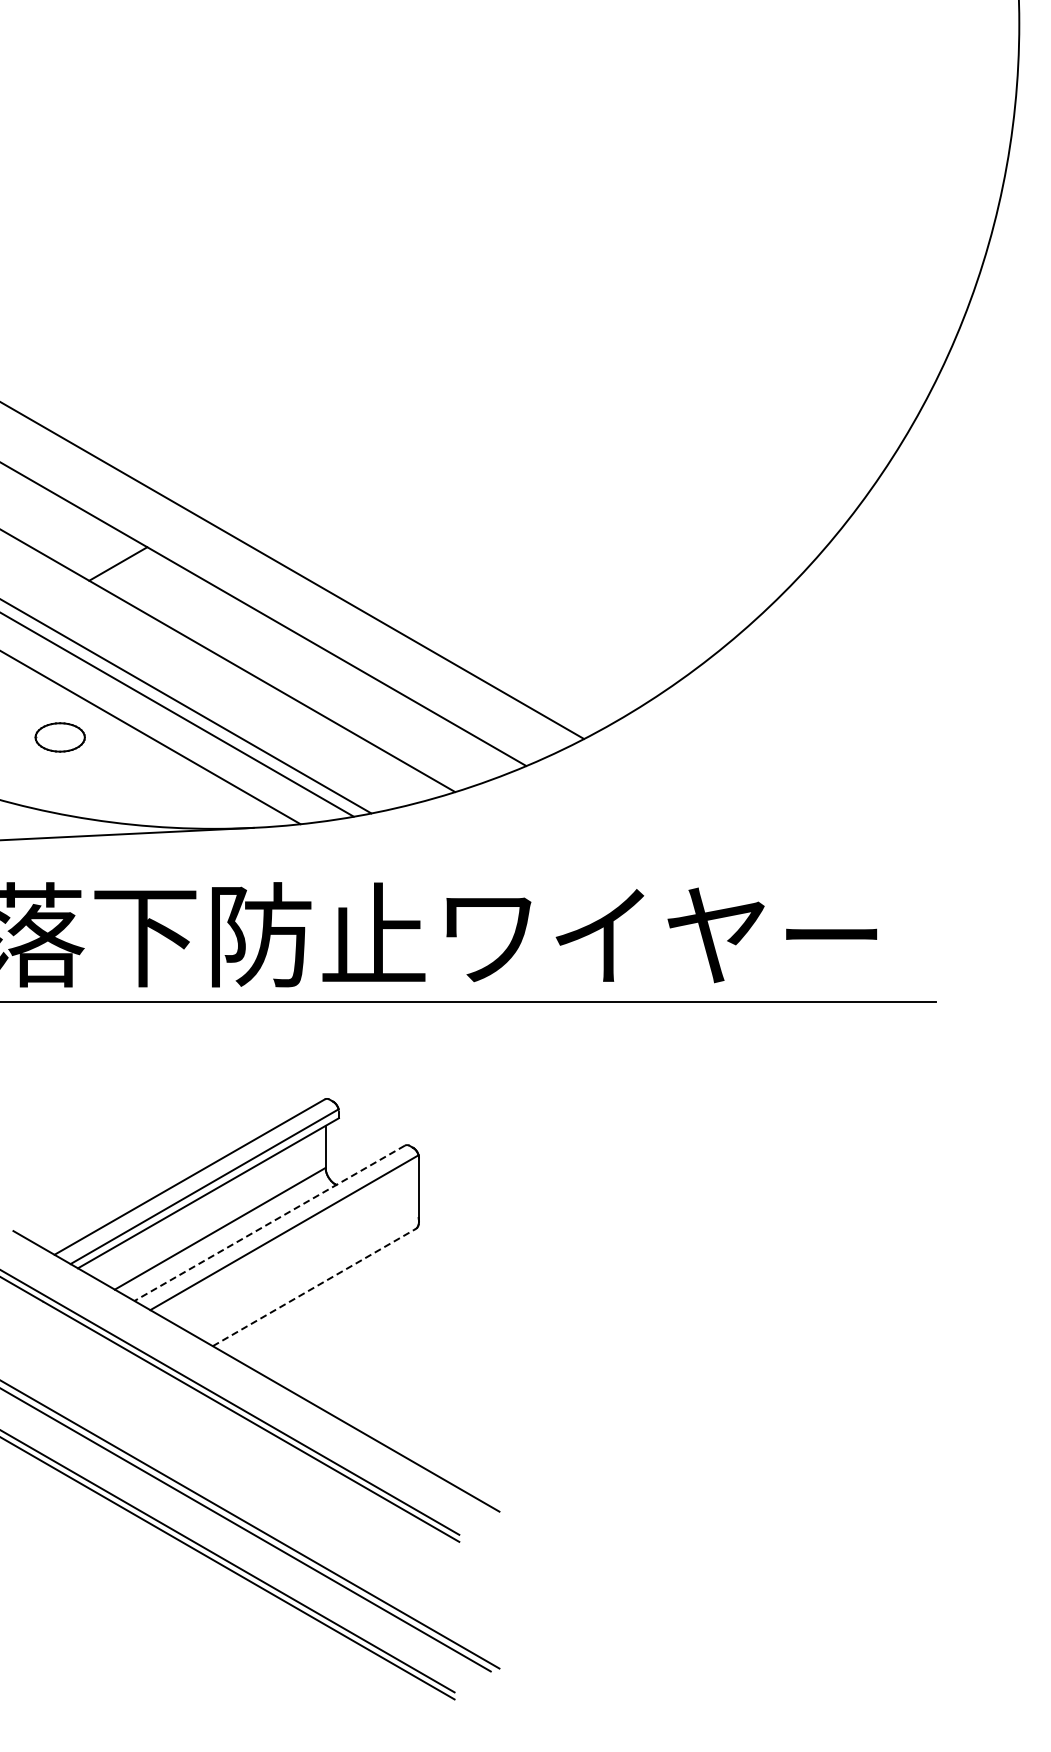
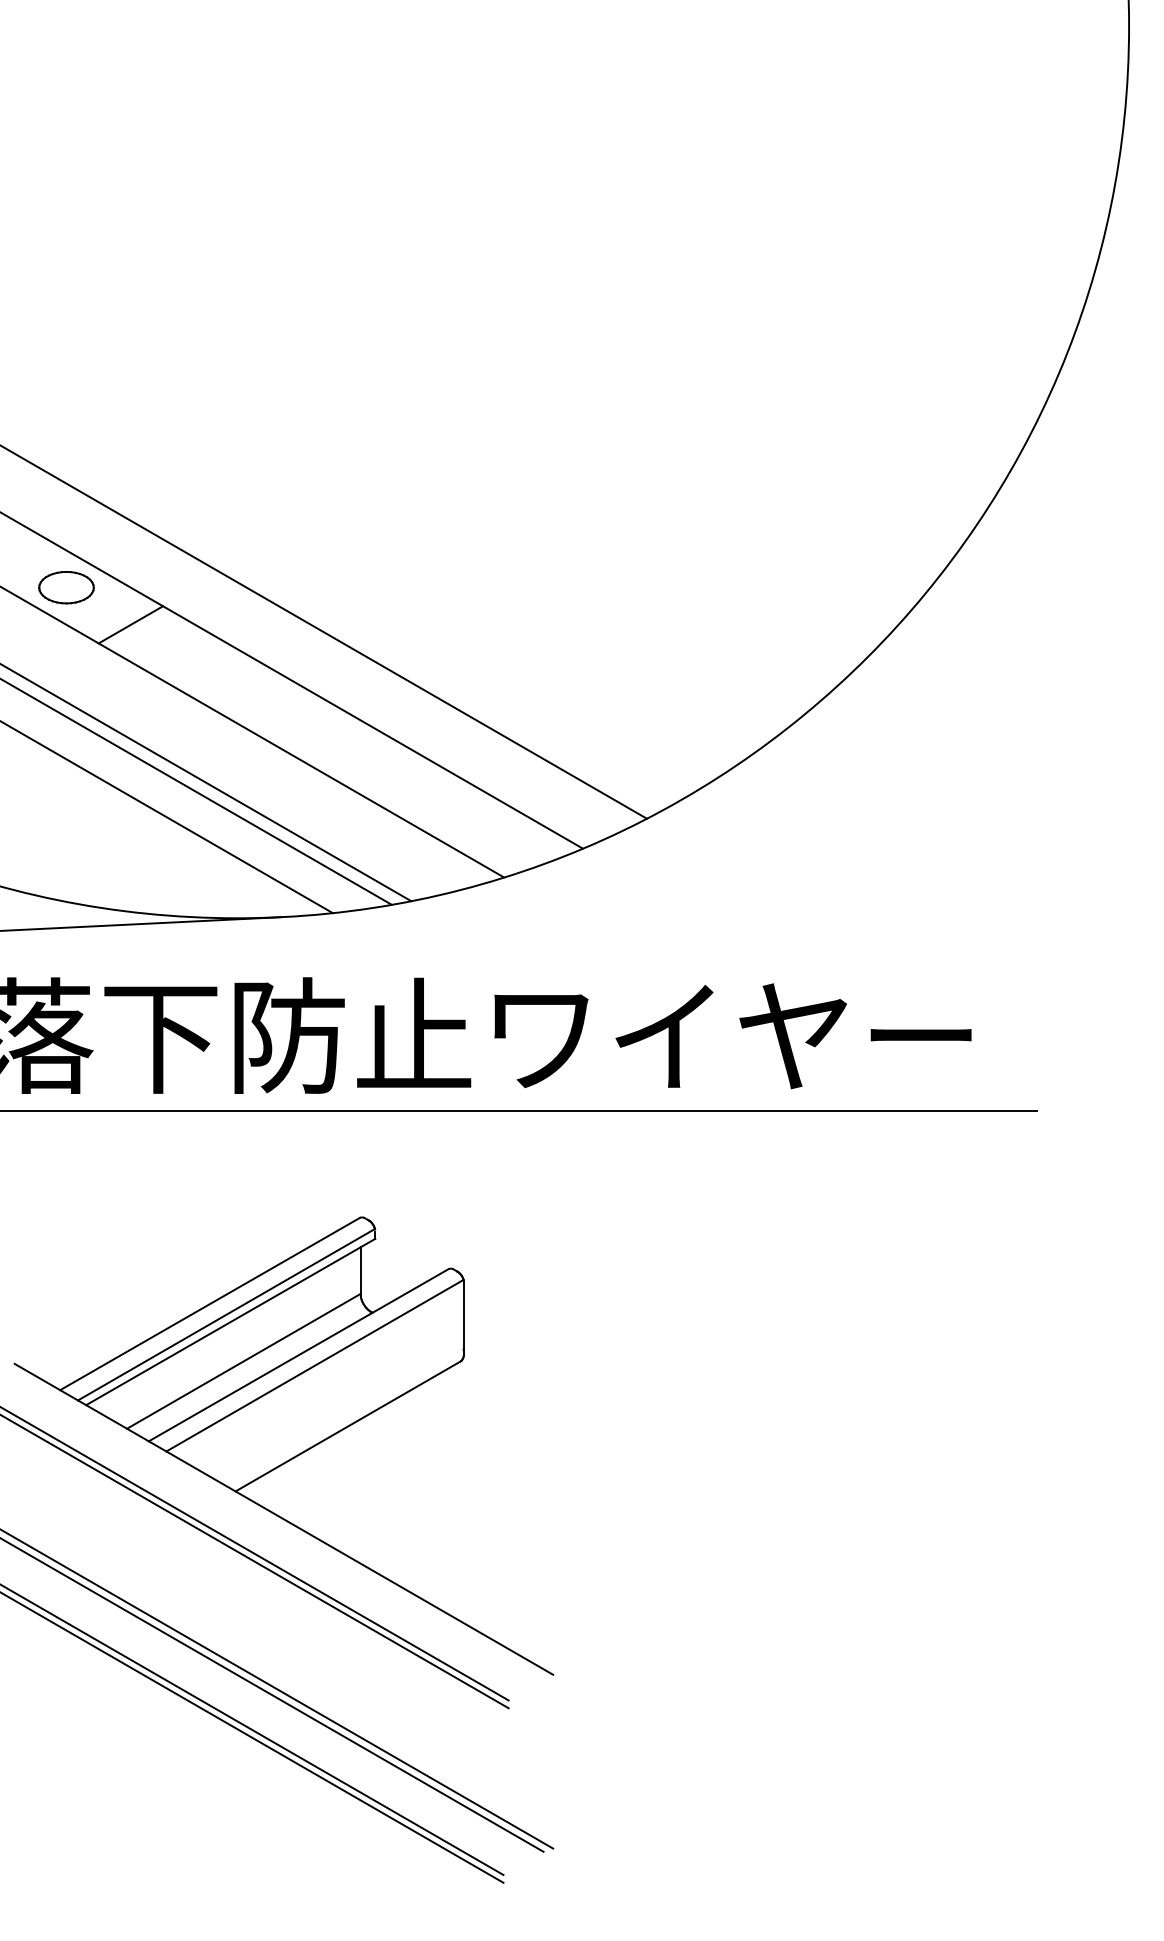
part: (59, 737) -> (65, 587), moved
line: (269, 1223) -> (298, 1355), dashed -> solid
line: (314, 1287) -> (348, 1426), dashed -> solid

